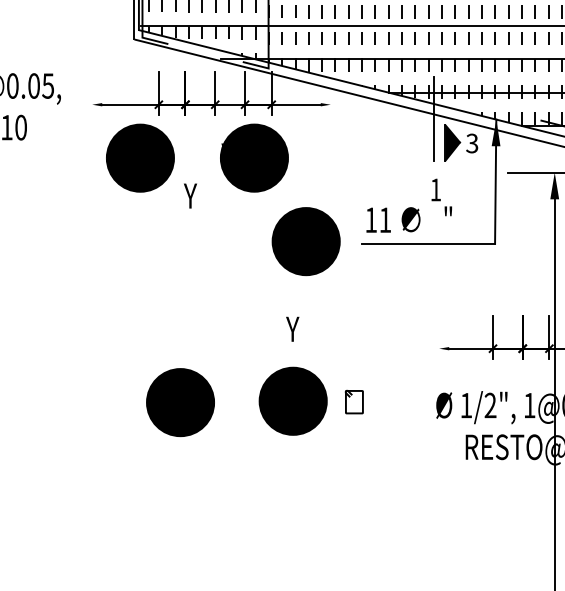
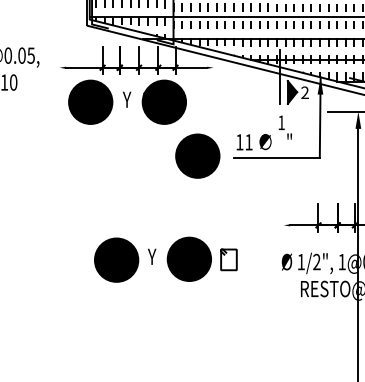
text: (471, 144) -> (304, 93), 3 -> 2
text: (191, 195) -> (127, 99), moved
text: (293, 328) -> (152, 256), moved
part: (353, 401) -> (228, 259), size x1.43

